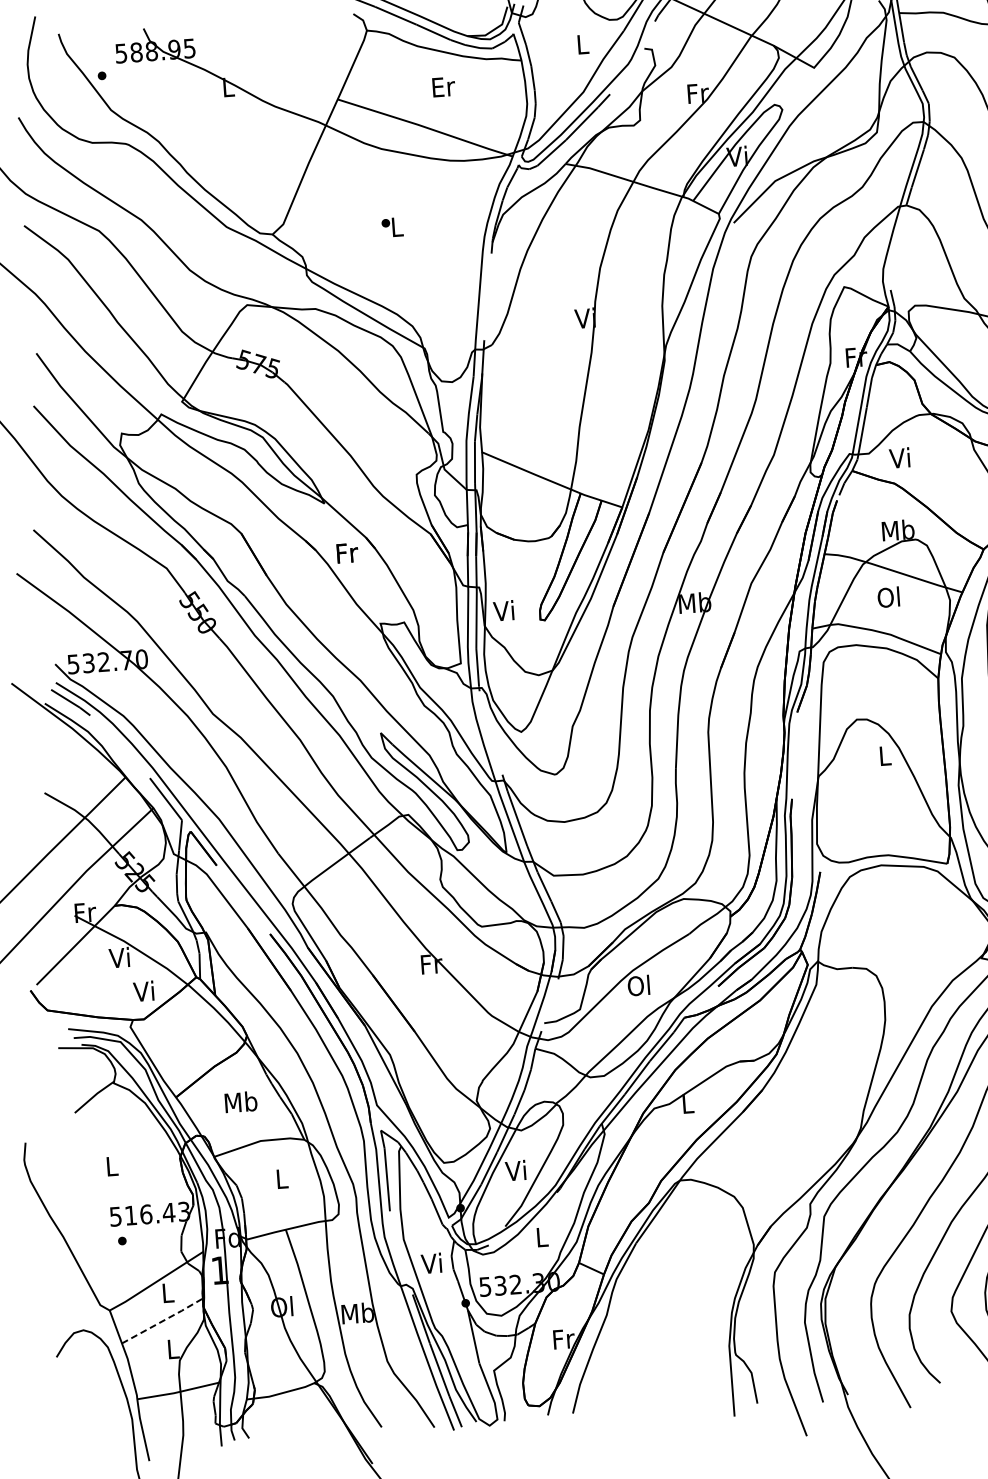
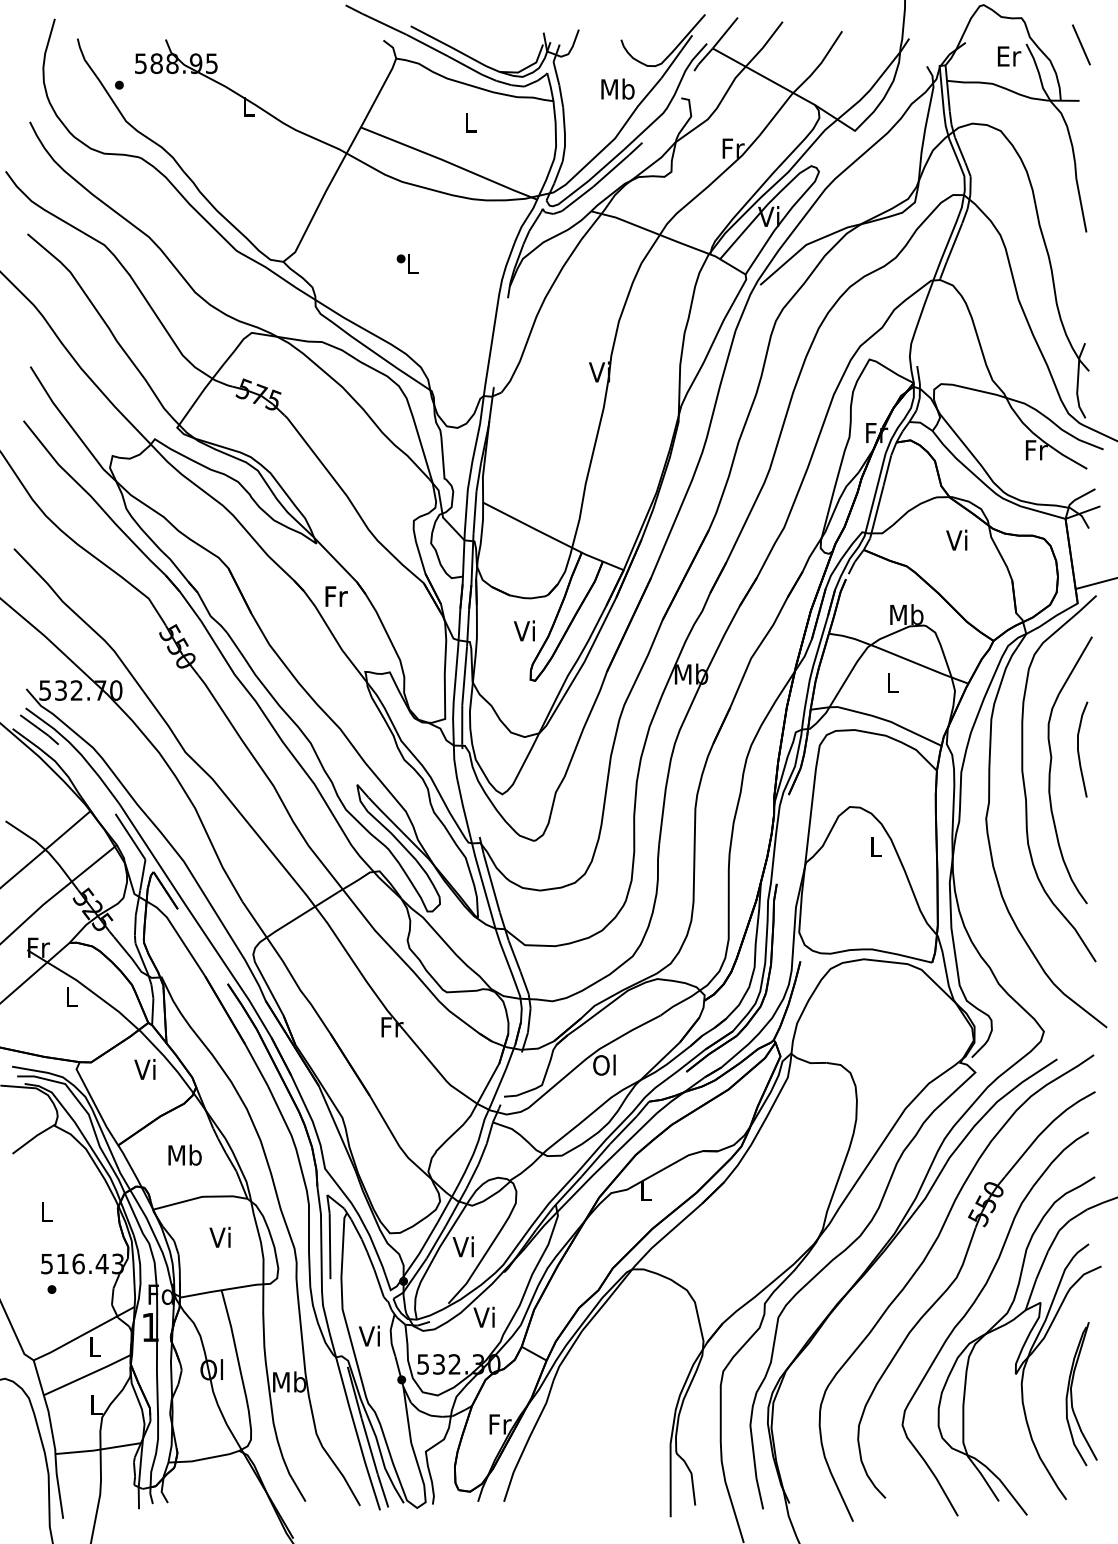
text: (582, 43) -> (617, 88), L -> Mb
text: (444, 86) -> (471, 122), Er -> L
text: (899, 457) -> (956, 539), moved
text: (888, 596) -> (891, 682), Ol -> L
text: (502, 610) -> (523, 630), moved
text: (118, 957) -> (69, 996), Vi -> L
text: (143, 991) -> (144, 1069), moved
text: (280, 1178) -> (219, 1236), L -> Vi
text: (540, 1236) -> (483, 1316), L -> Vi
line: (164, 1320) -> (89, 1374), dashed -> solid

